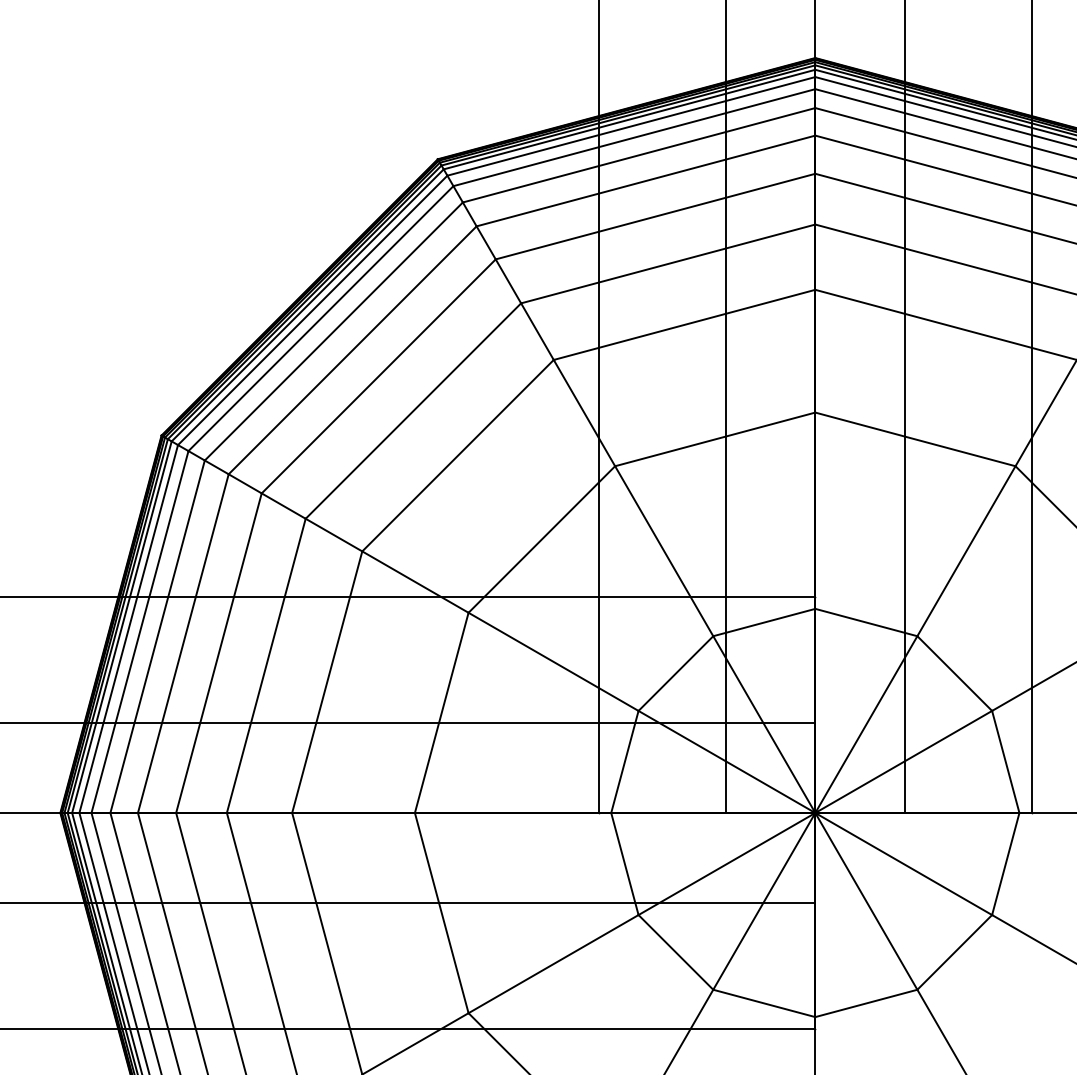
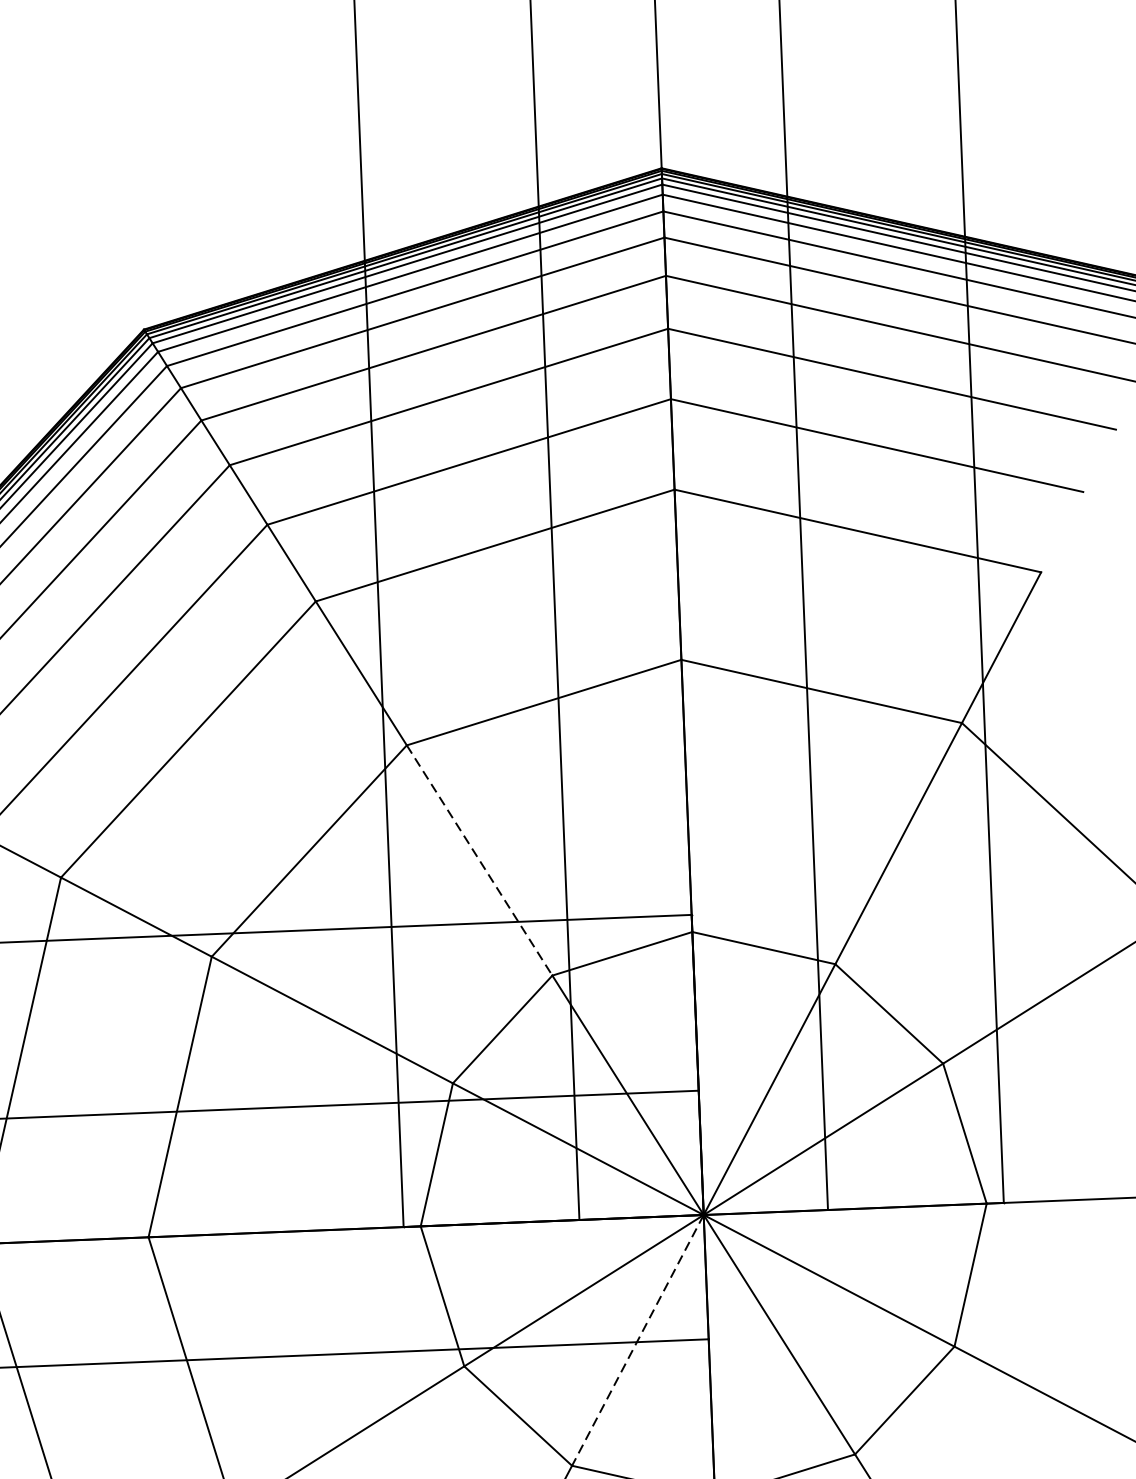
line: (664, 551) -> (480, 860), solid -> dashed
line: (764, 901) -> (638, 1340), solid -> dashed

